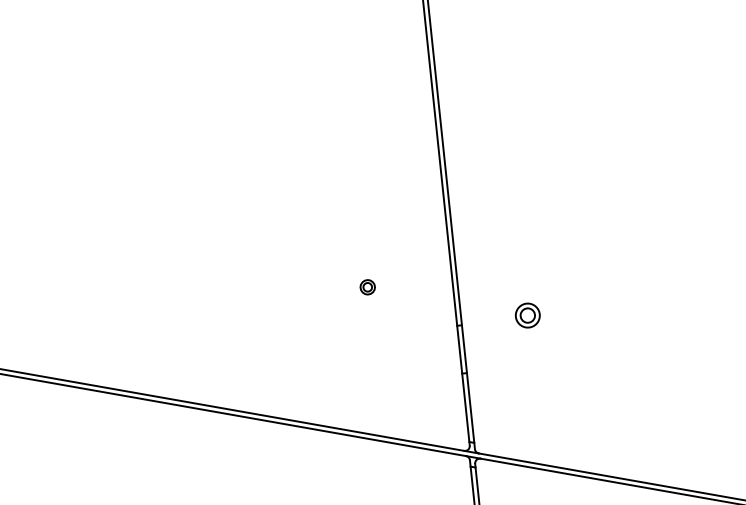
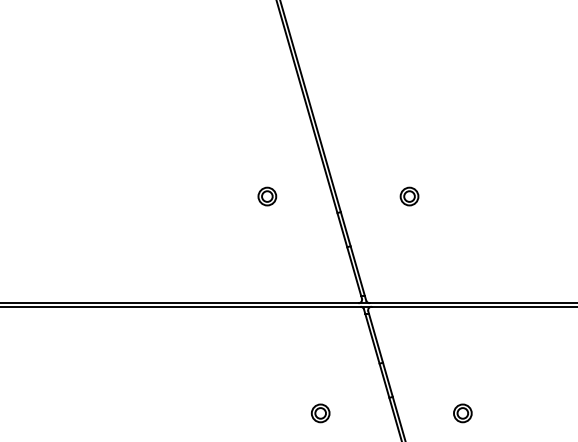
part: (367, 287) -> (267, 196), size x1.67
part: (527, 315) -> (409, 196), moved

